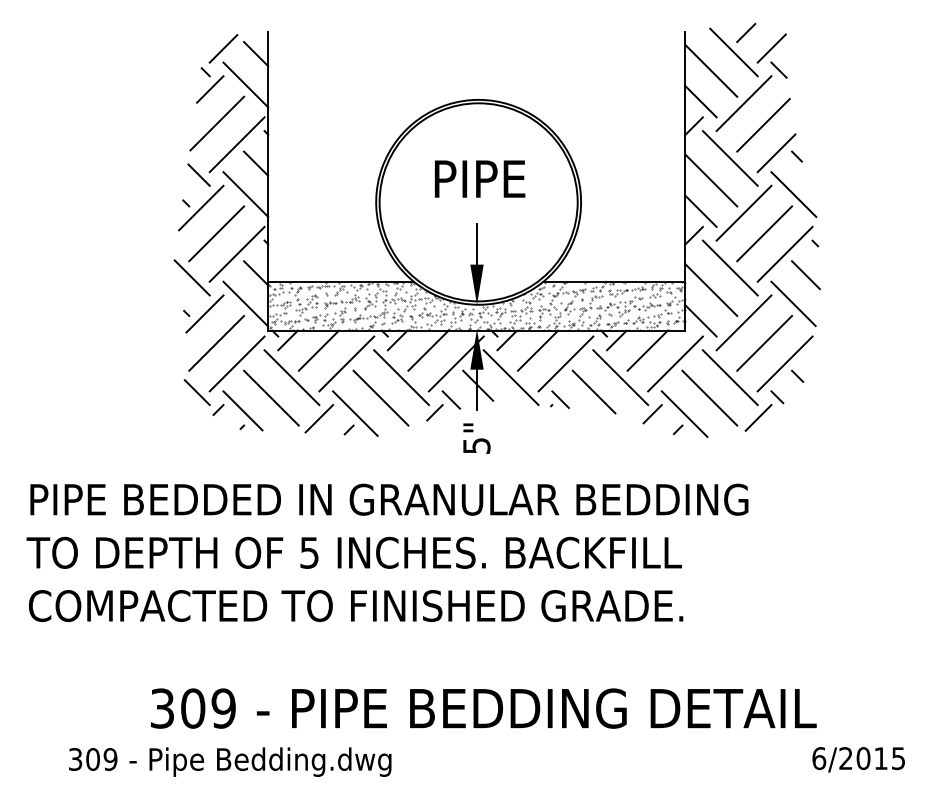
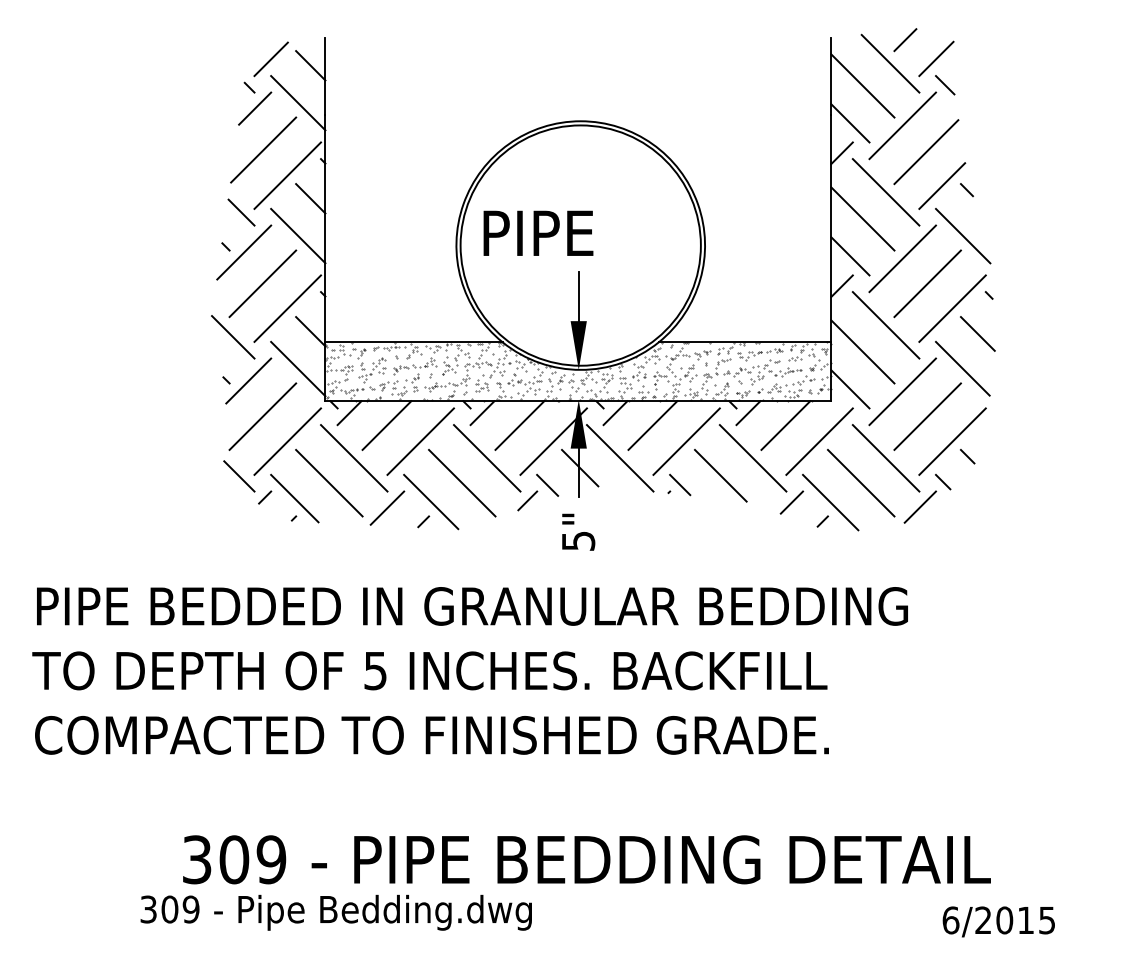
text: (480, 178) -> (538, 232), moved
text: (858, 759) -> (998, 921), moved
text: (229, 761) -> (335, 912), moved

